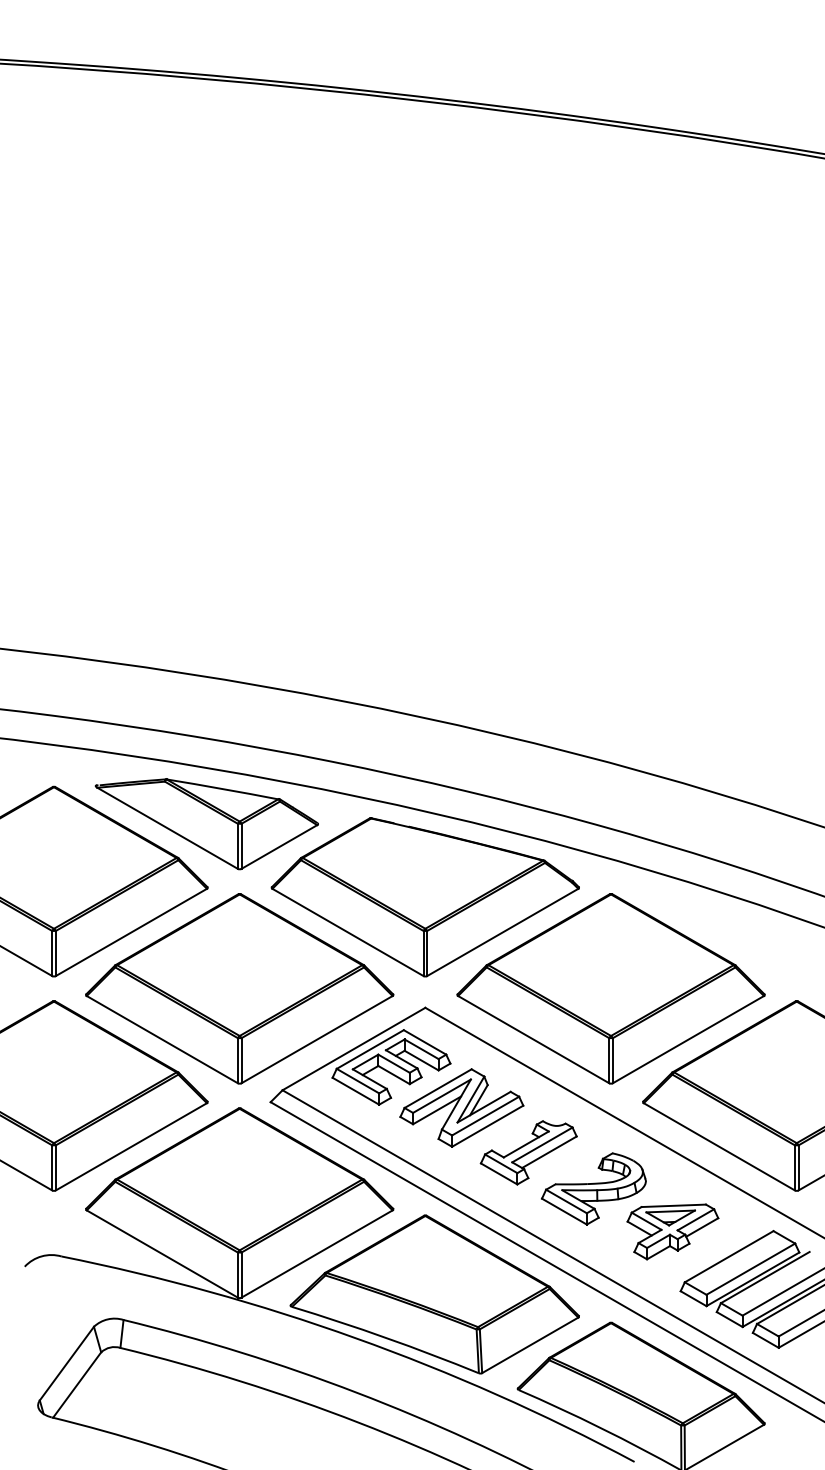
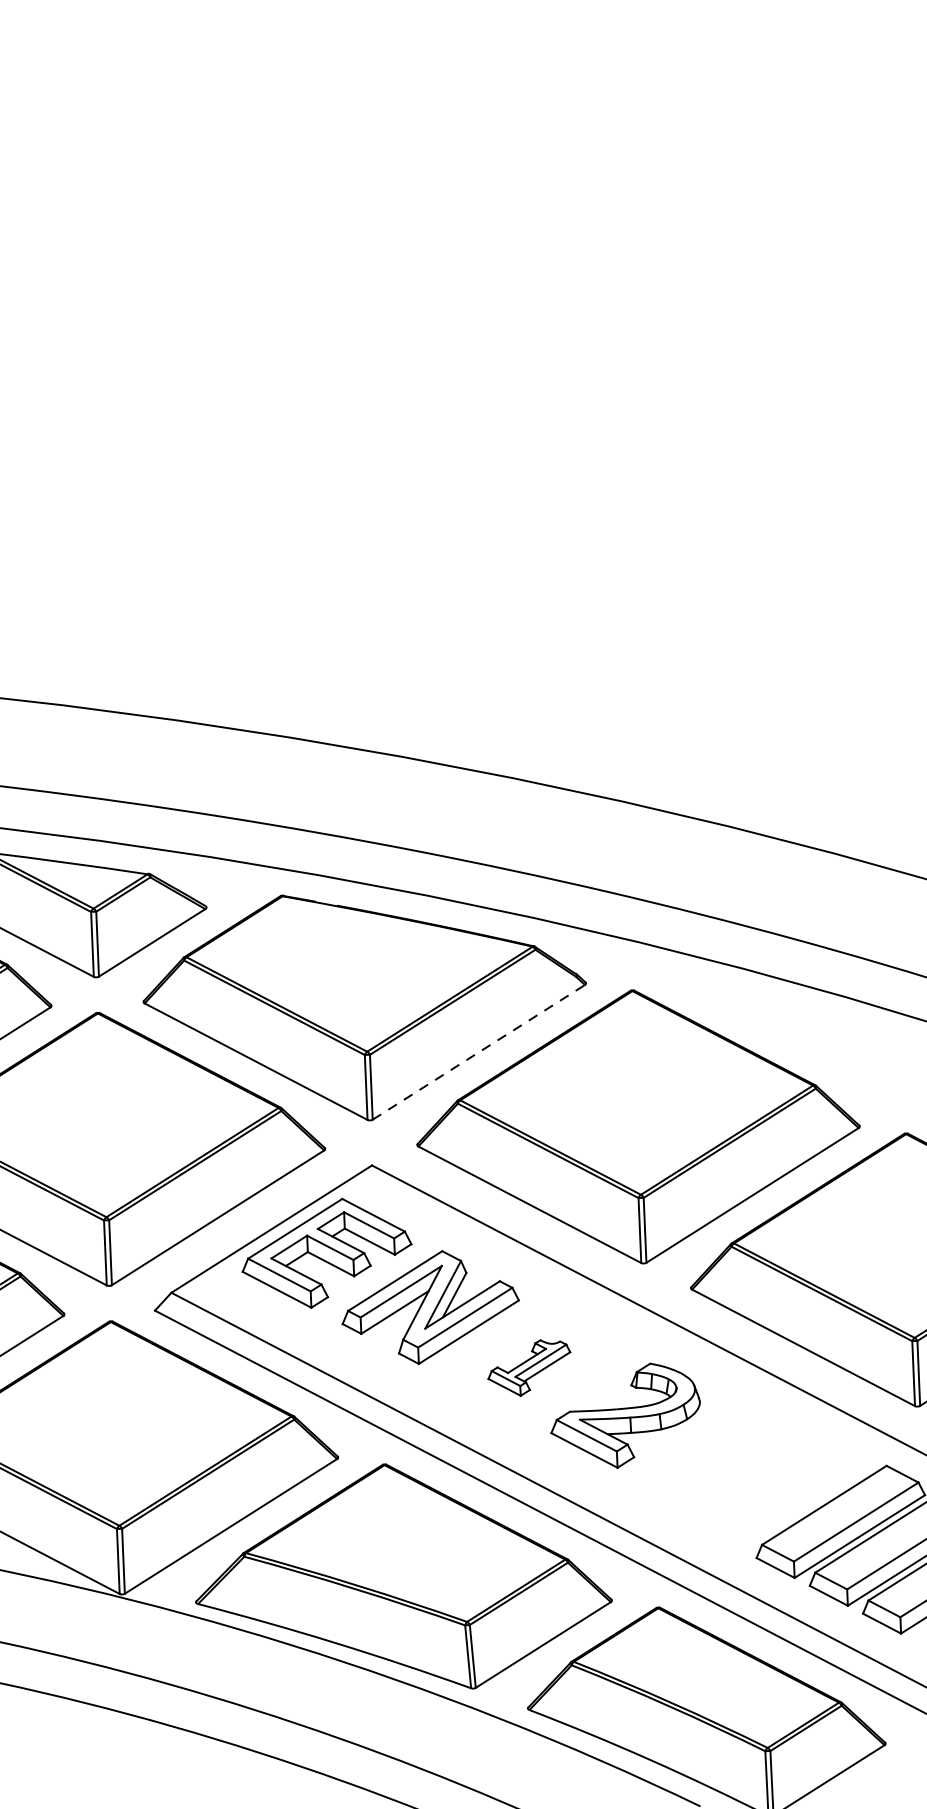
line: (503, 932) -> (479, 1052), solid -> dashed
part: (528, 1152) -> (529, 1367), size x0.6
part: (672, 1231) -> (741, 1472), removed

